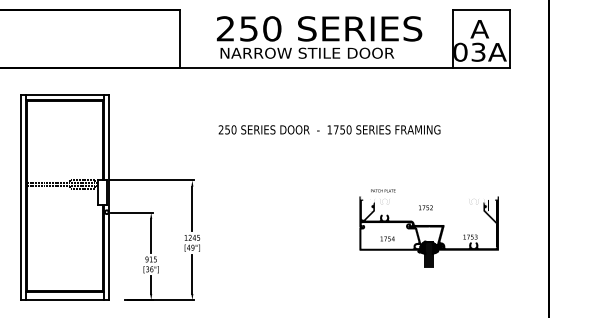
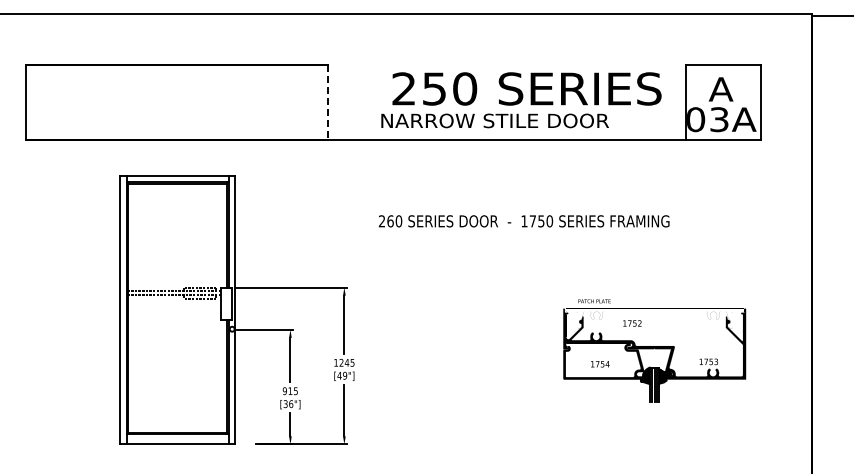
text: (319, 28) -> (526, 88), moved
line: (180, 39) -> (328, 102), solid -> dashed
text: (227, 130) -> (390, 221), 250 -> 260
text: (425, 207) -> (632, 323), moved

